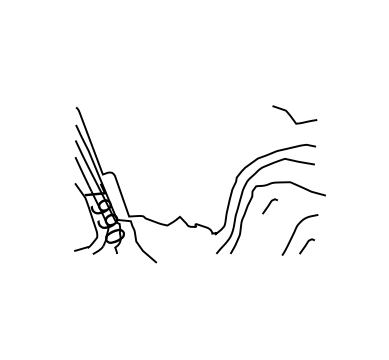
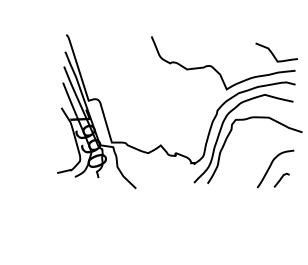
curve: (233, 135) -> (216, 69), added
curve: (269, 206) -> (247, 140), removed

